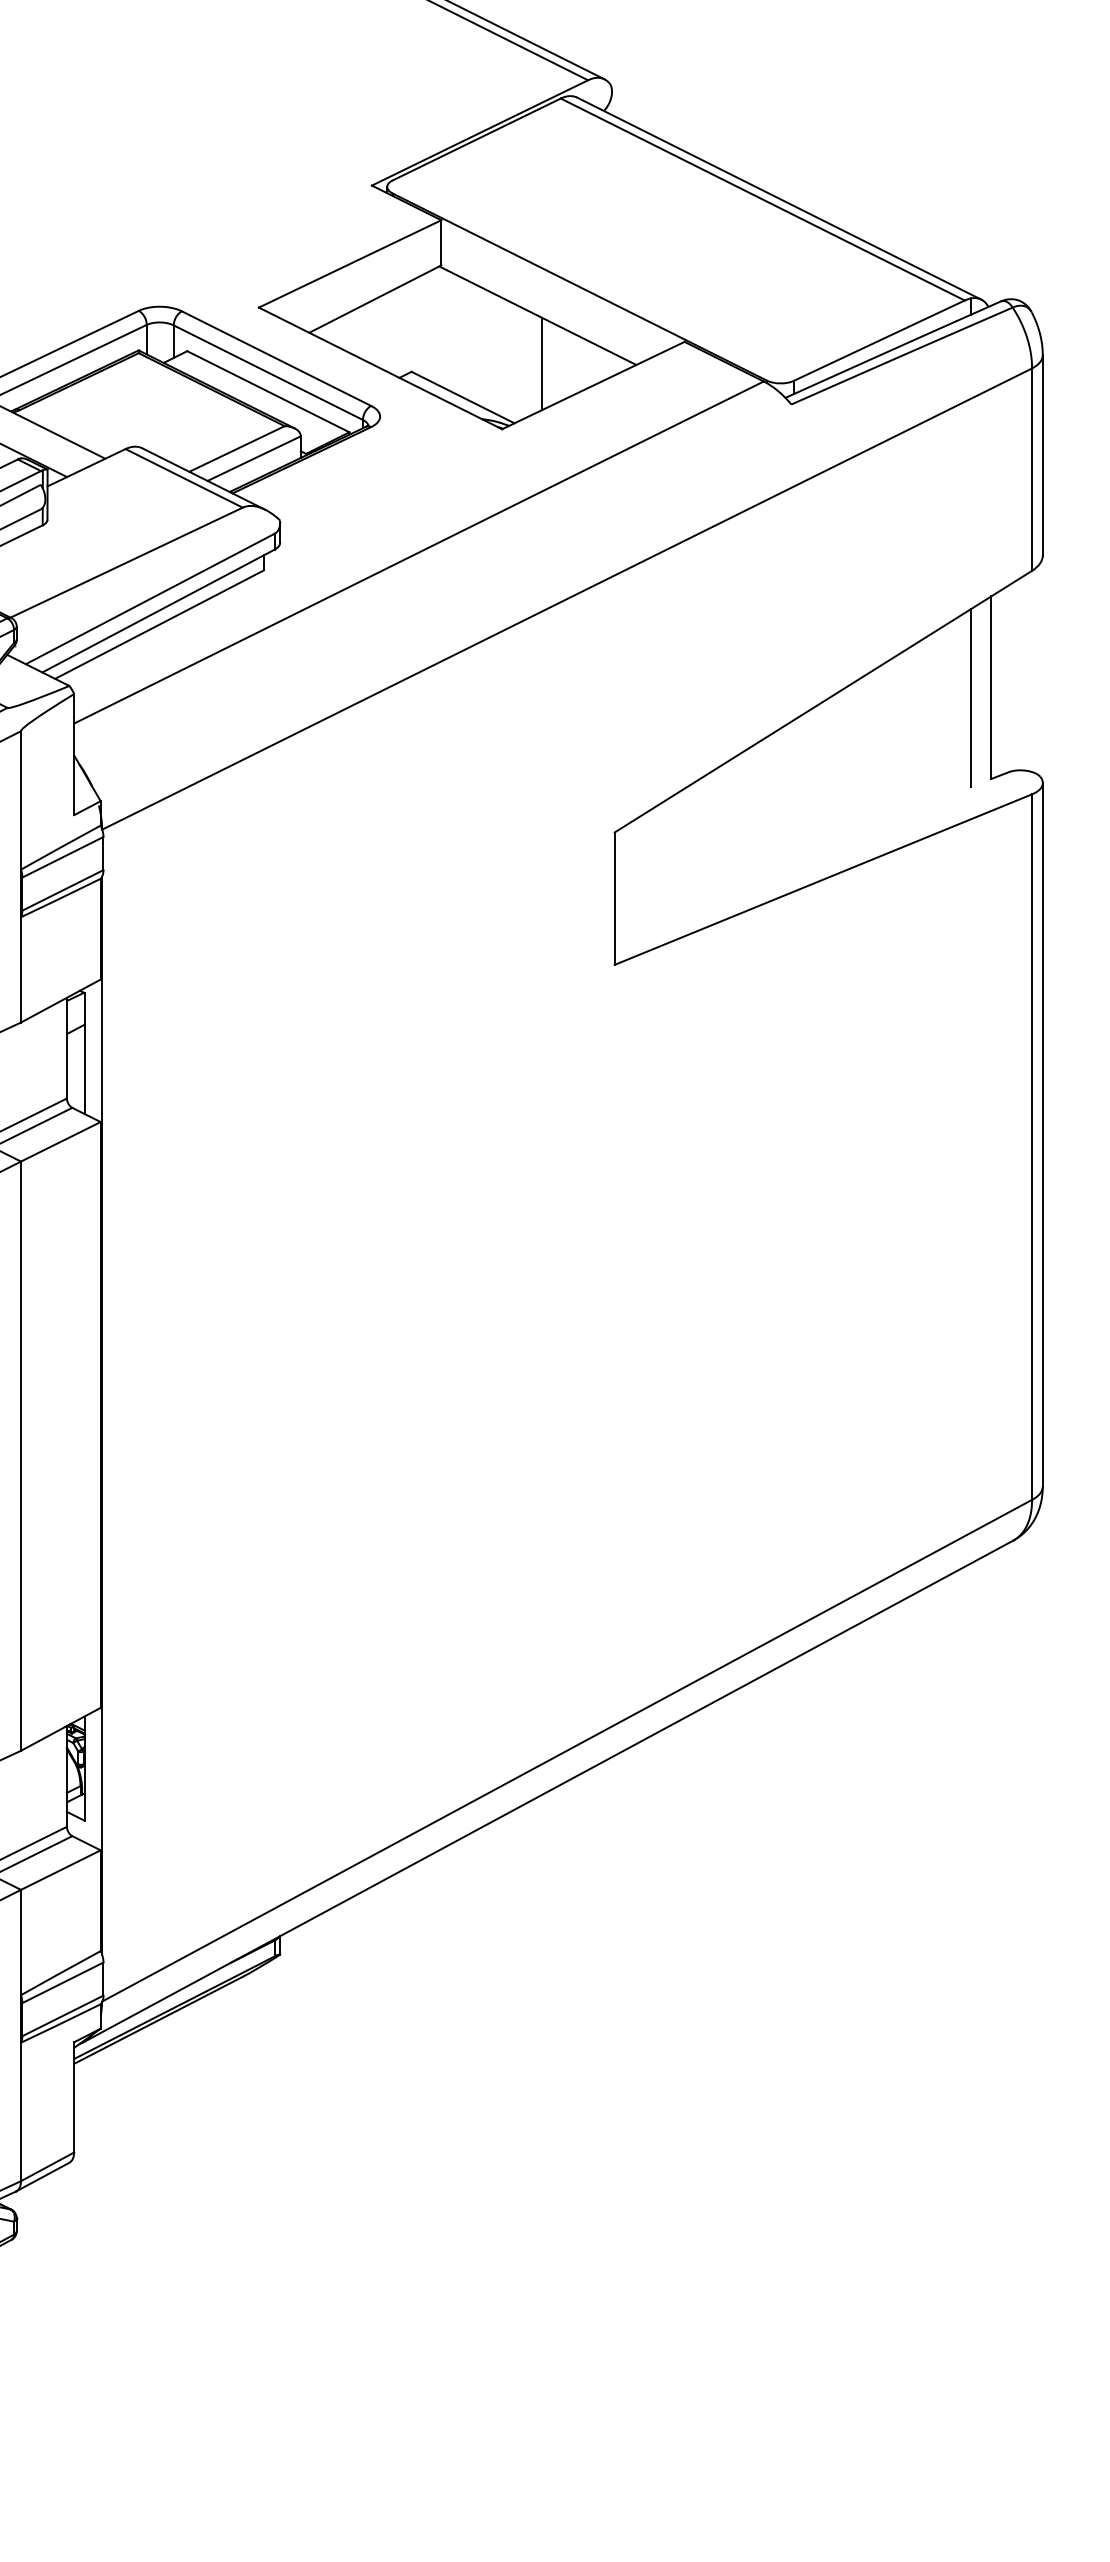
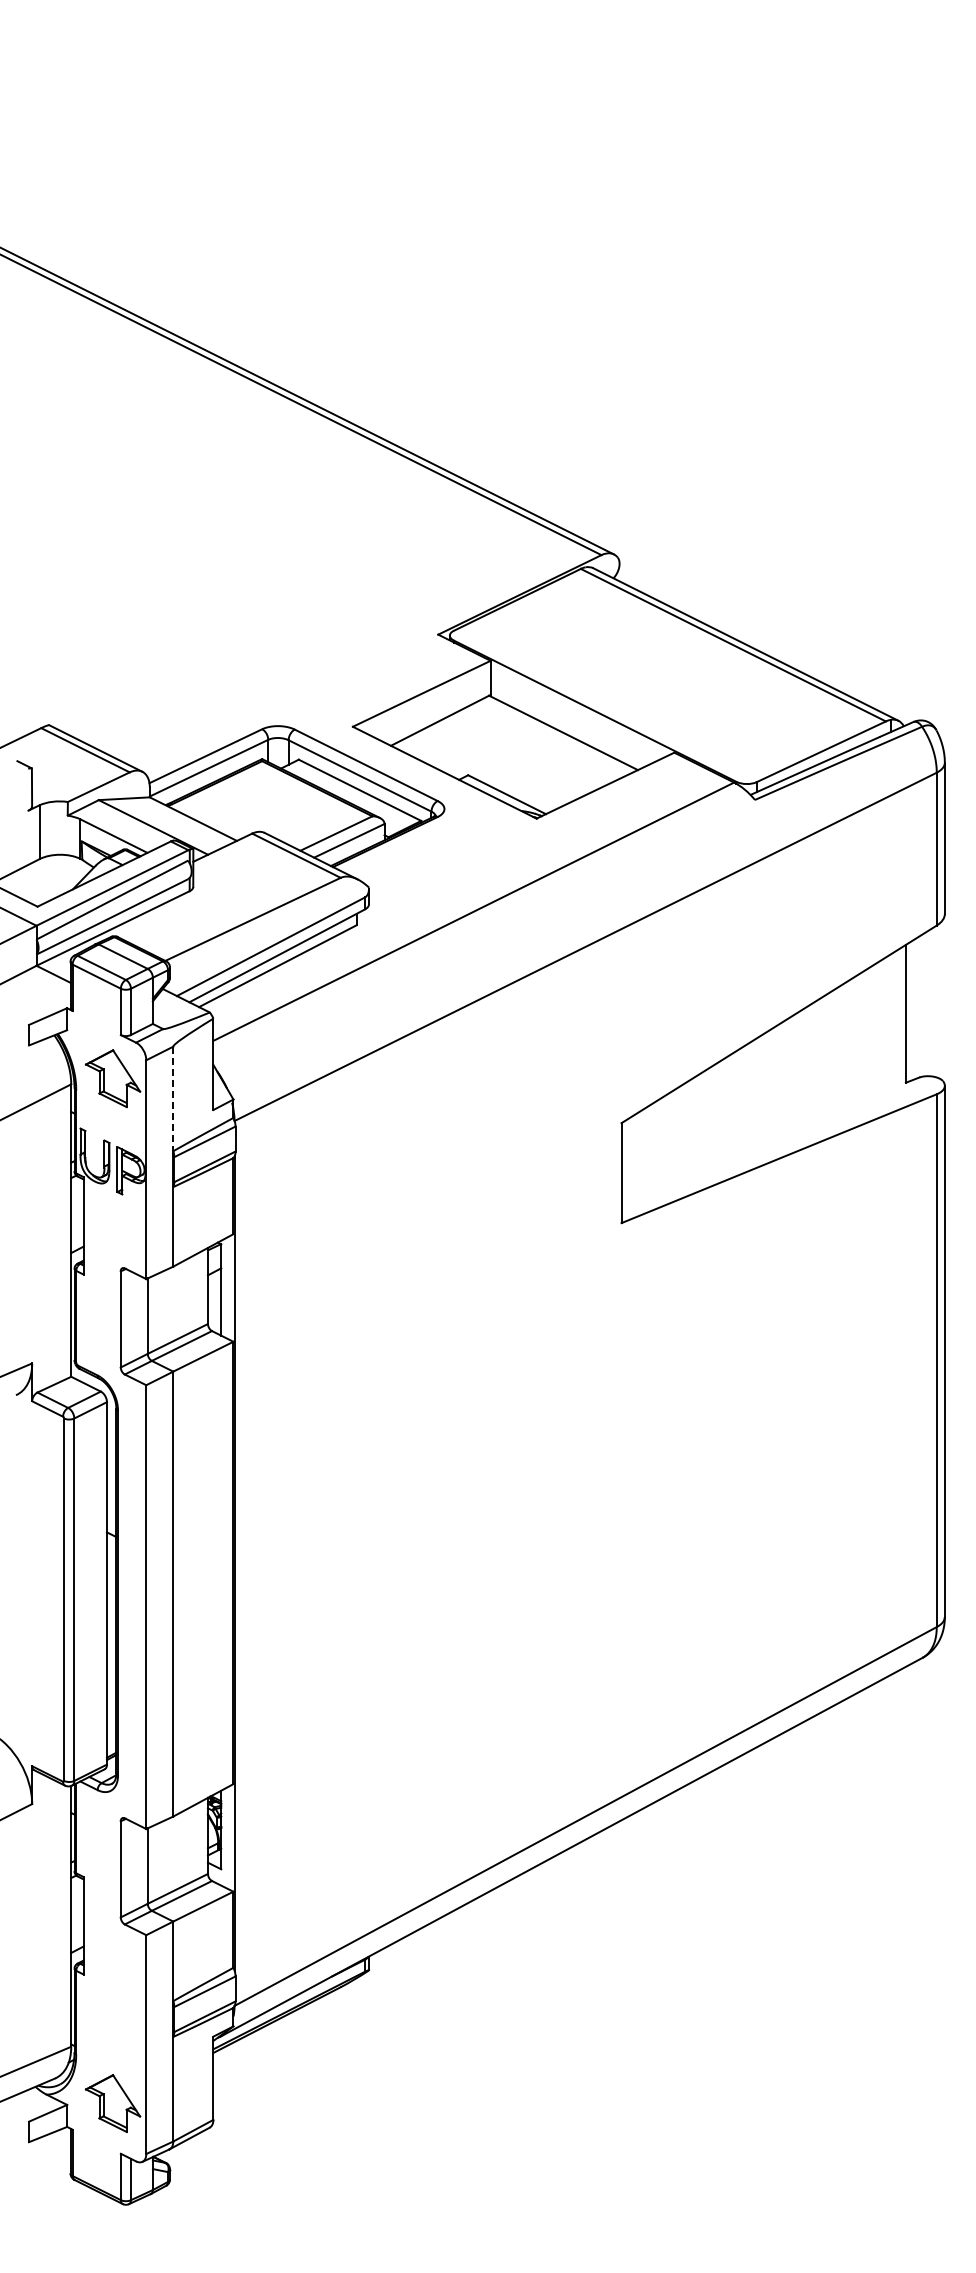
line: (541, 364) -> (566, 769), removed
line: (970, 697) -> (890, 1021), removed
line: (21, 801) -> (173, 1099), solid -> dashed

